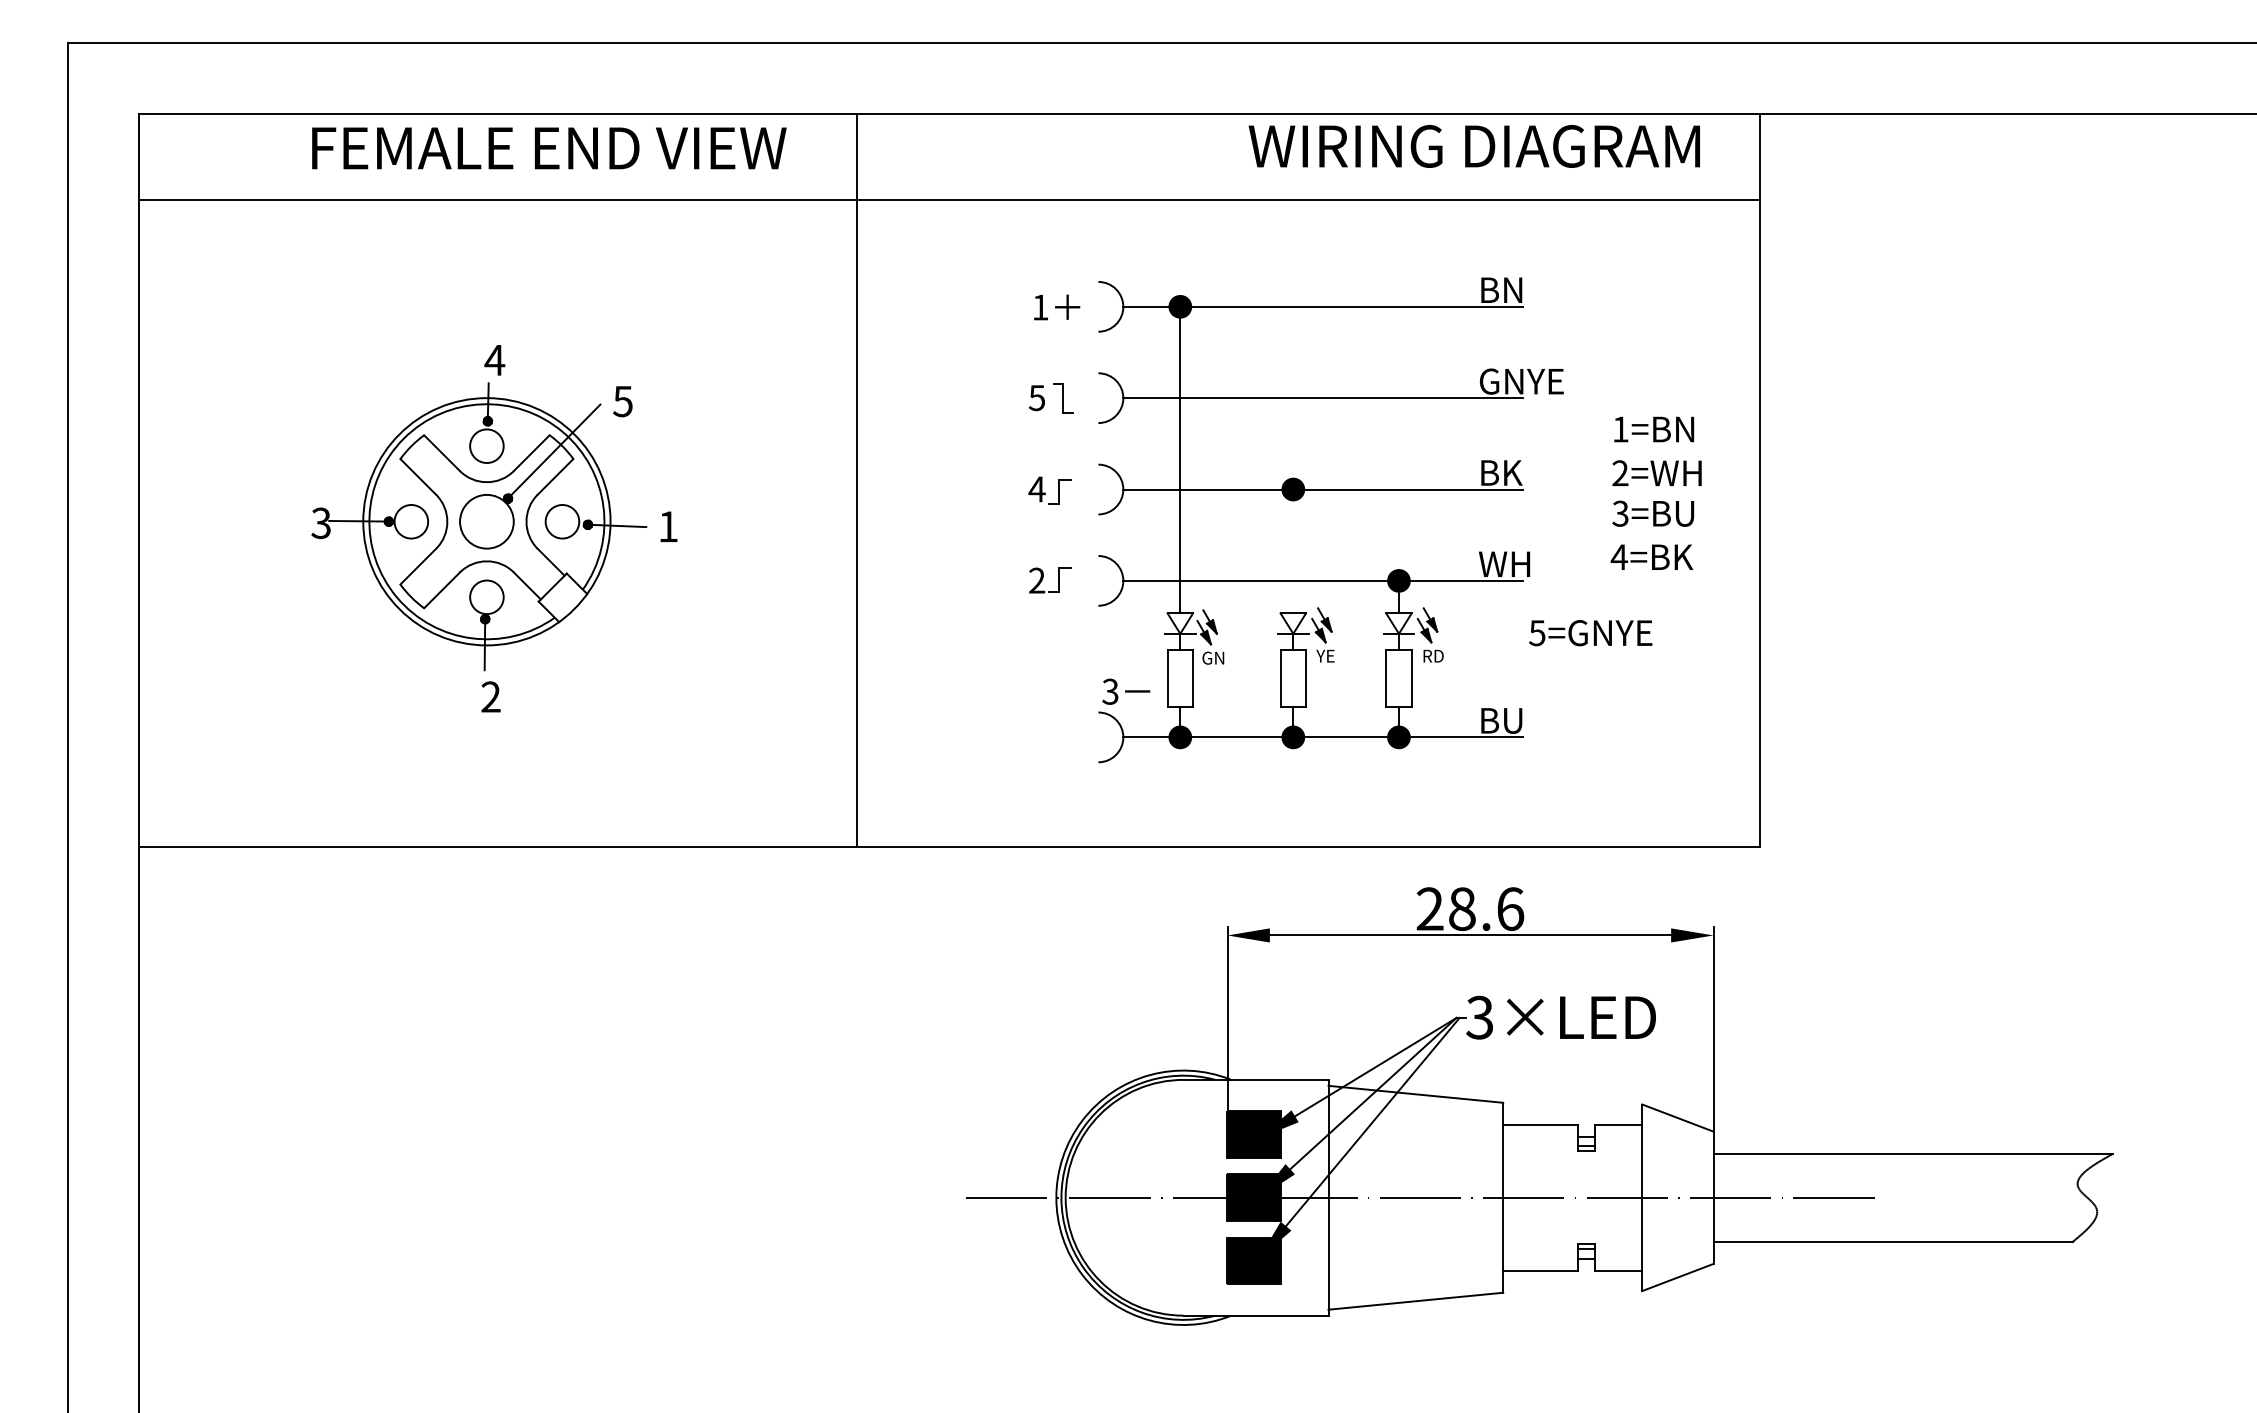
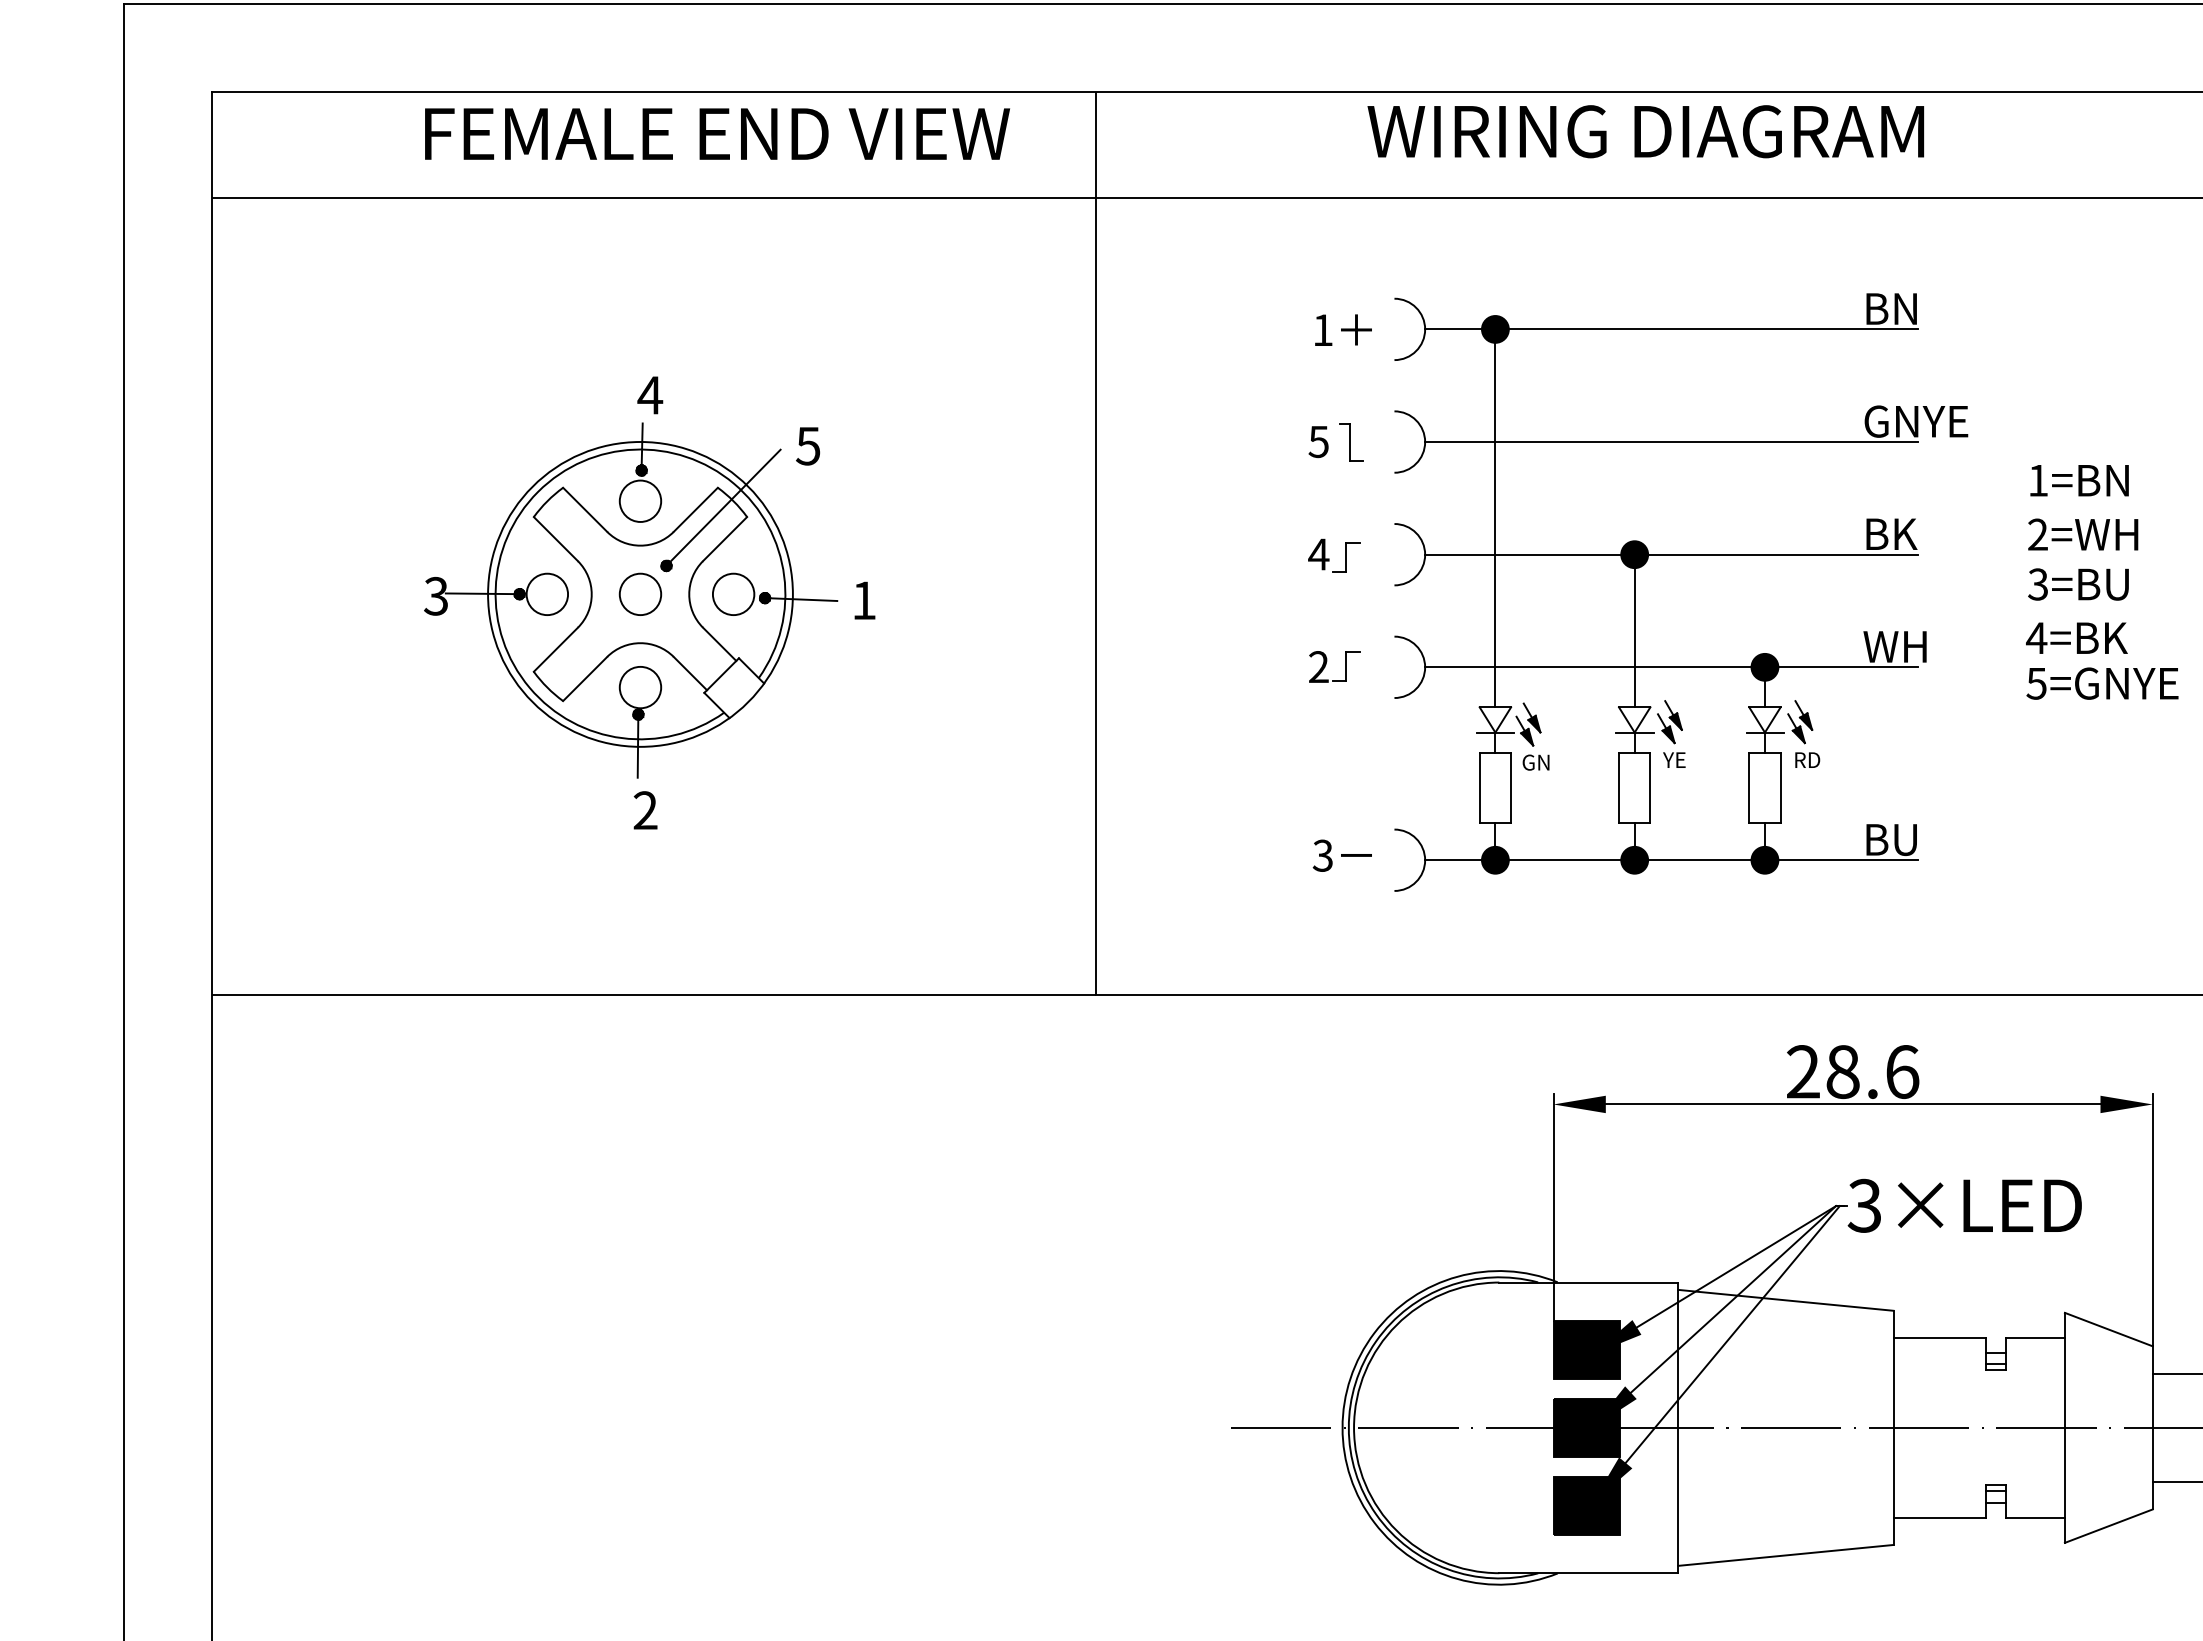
text: (1473, 146) -> (1644, 131), moved
circle: (486, 521) -> (639, 594), size x0.62
line: (1293, 556) -> (1634, 637), added
text: (1590, 633) -> (2102, 684), moved
text: (1126, 691) -> (1342, 855), moved

